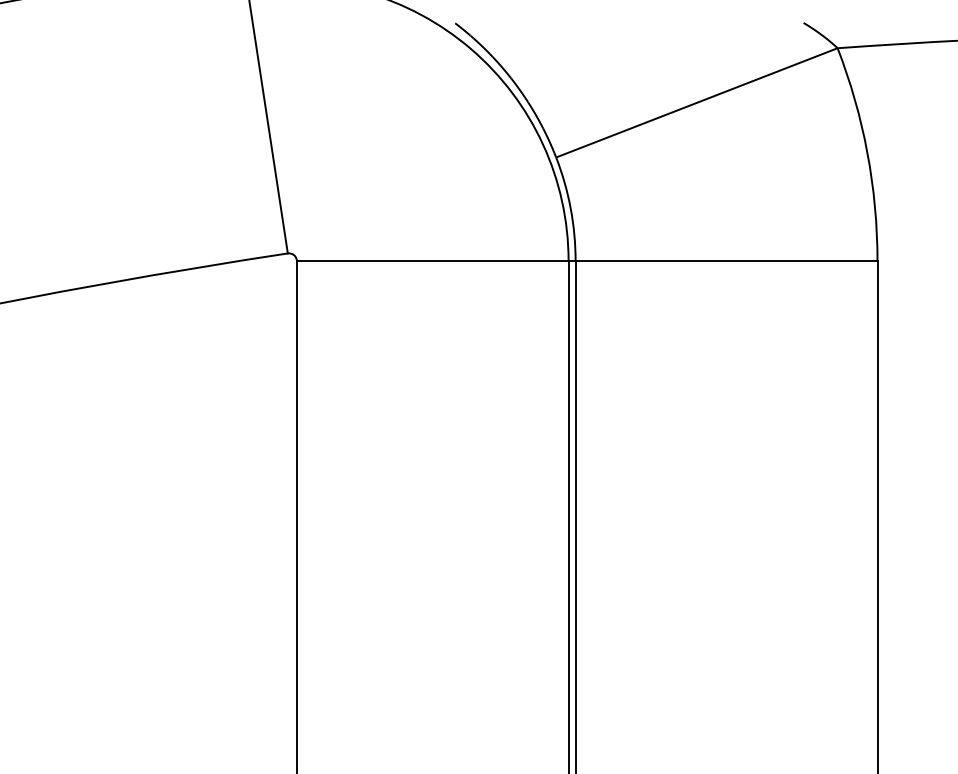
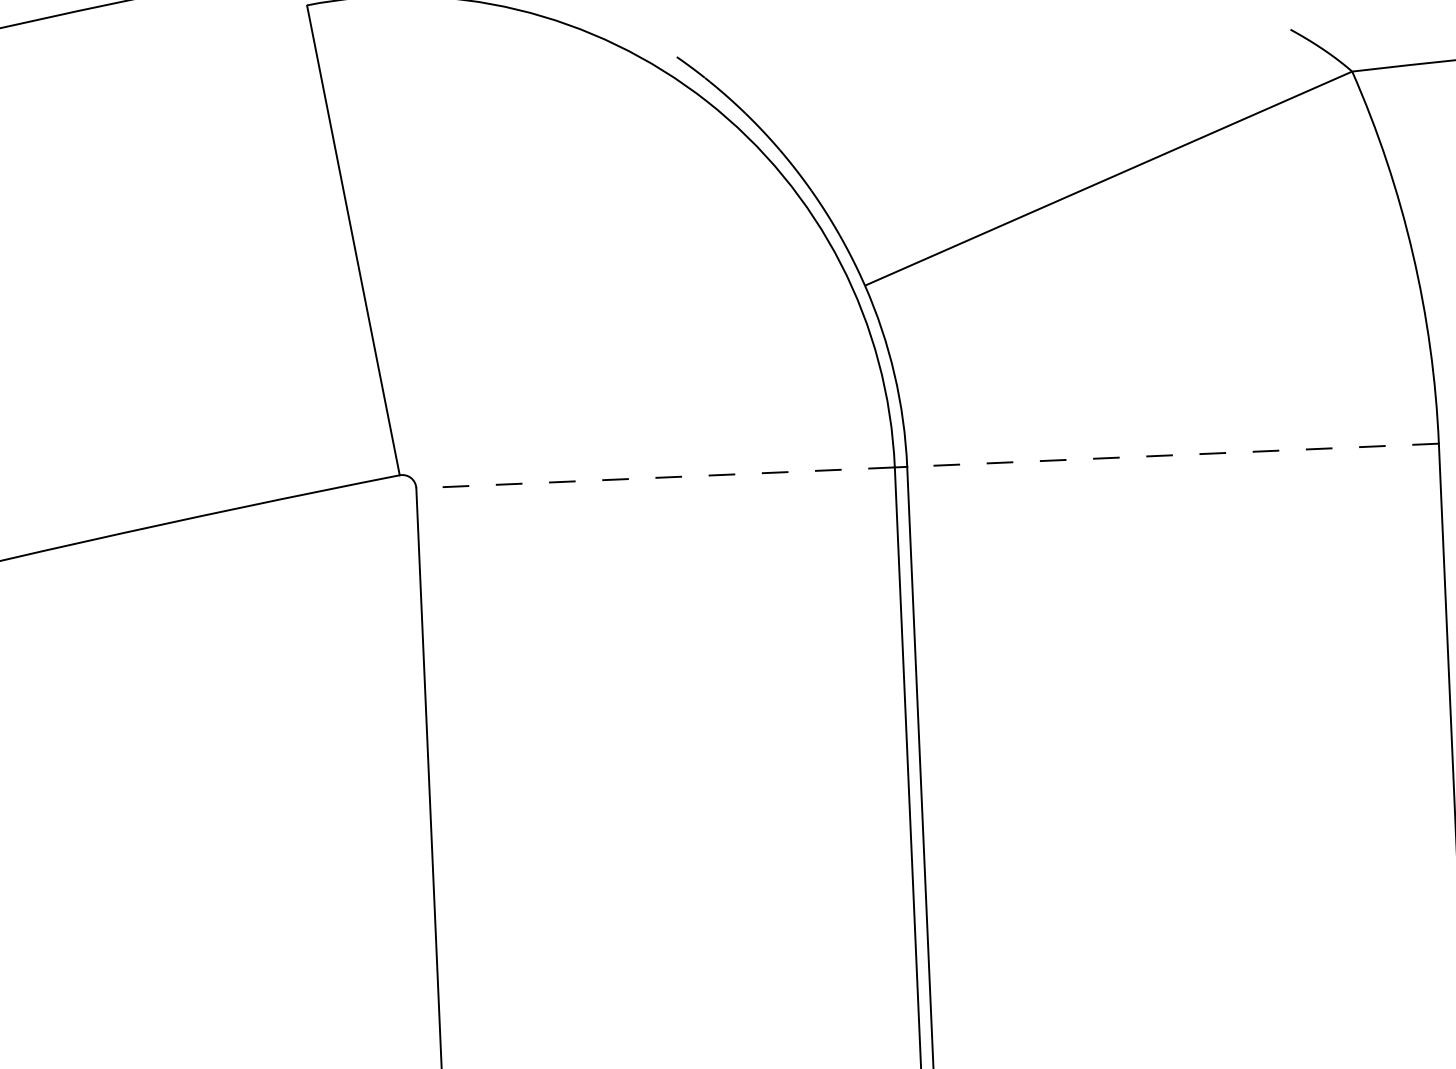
line: (432, 261) -> (655, 478), solid -> dashed
line: (726, 261) -> (1172, 455), solid -> dashed

